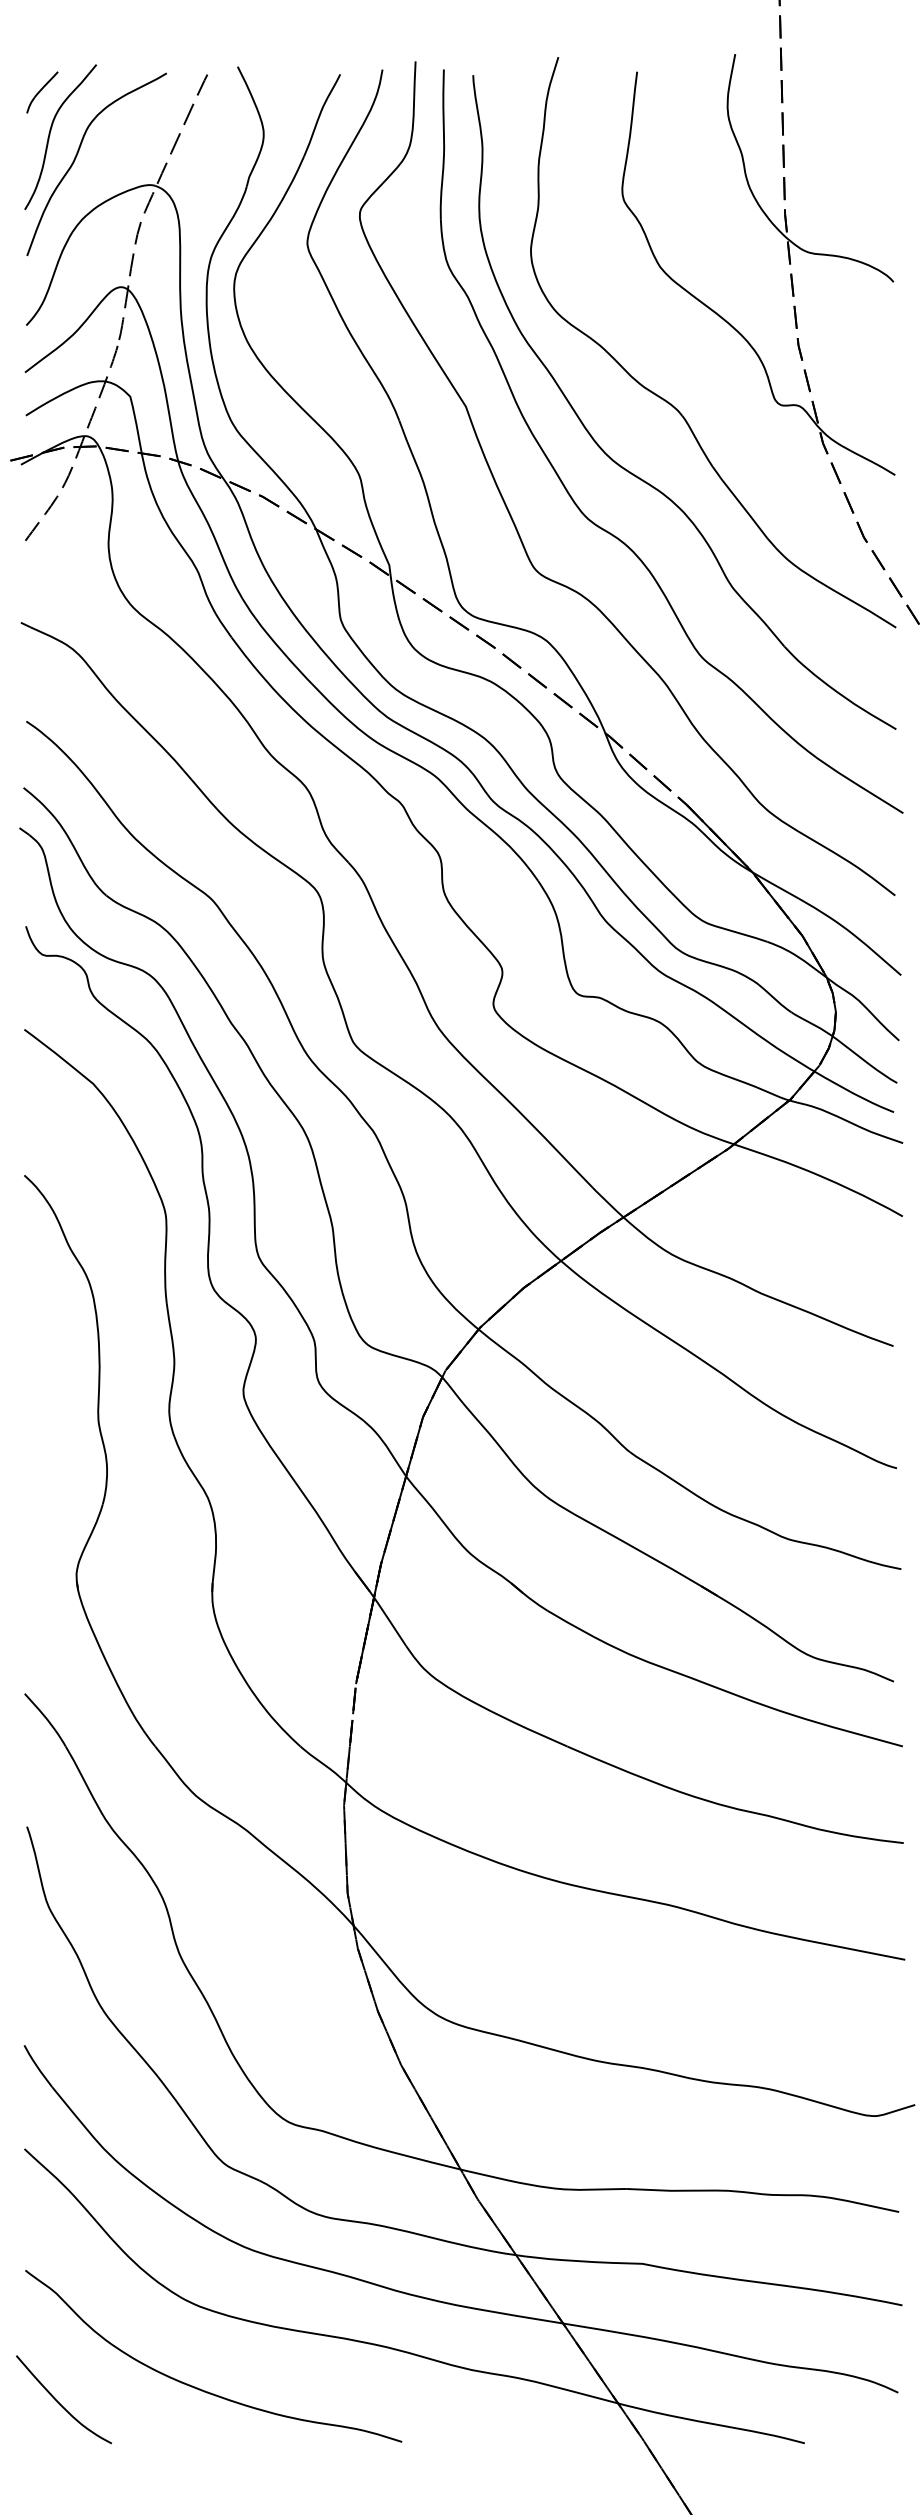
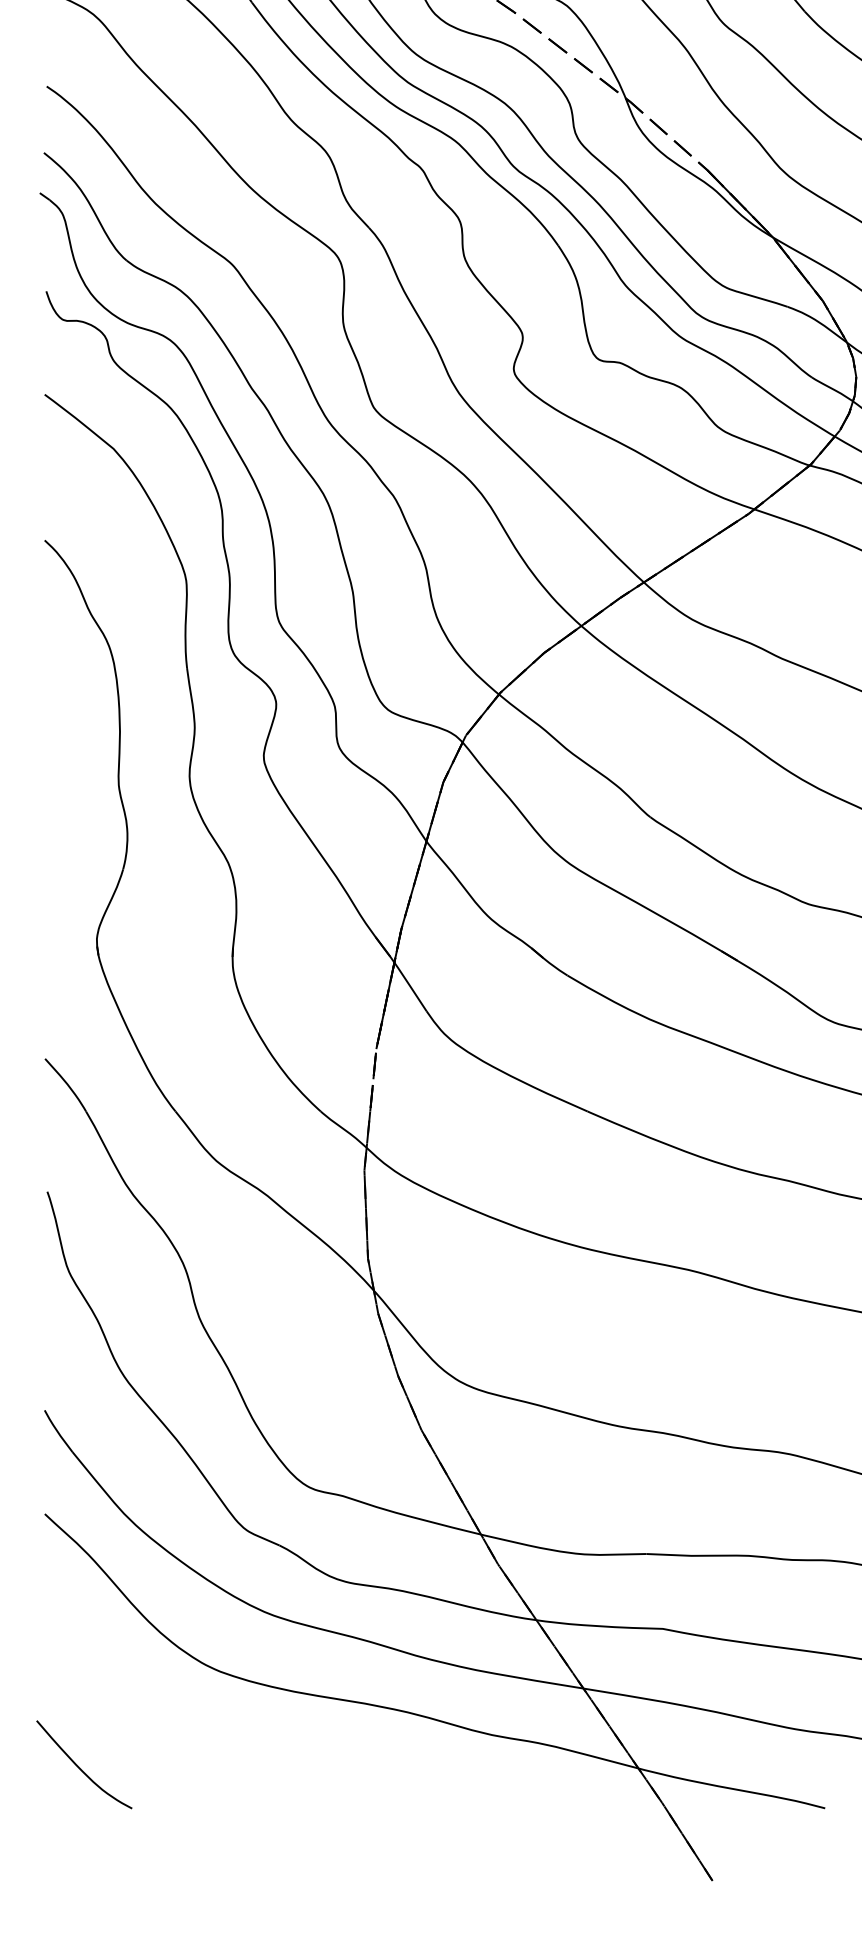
curve: (200, 2388) -> (220, 1753), removed

